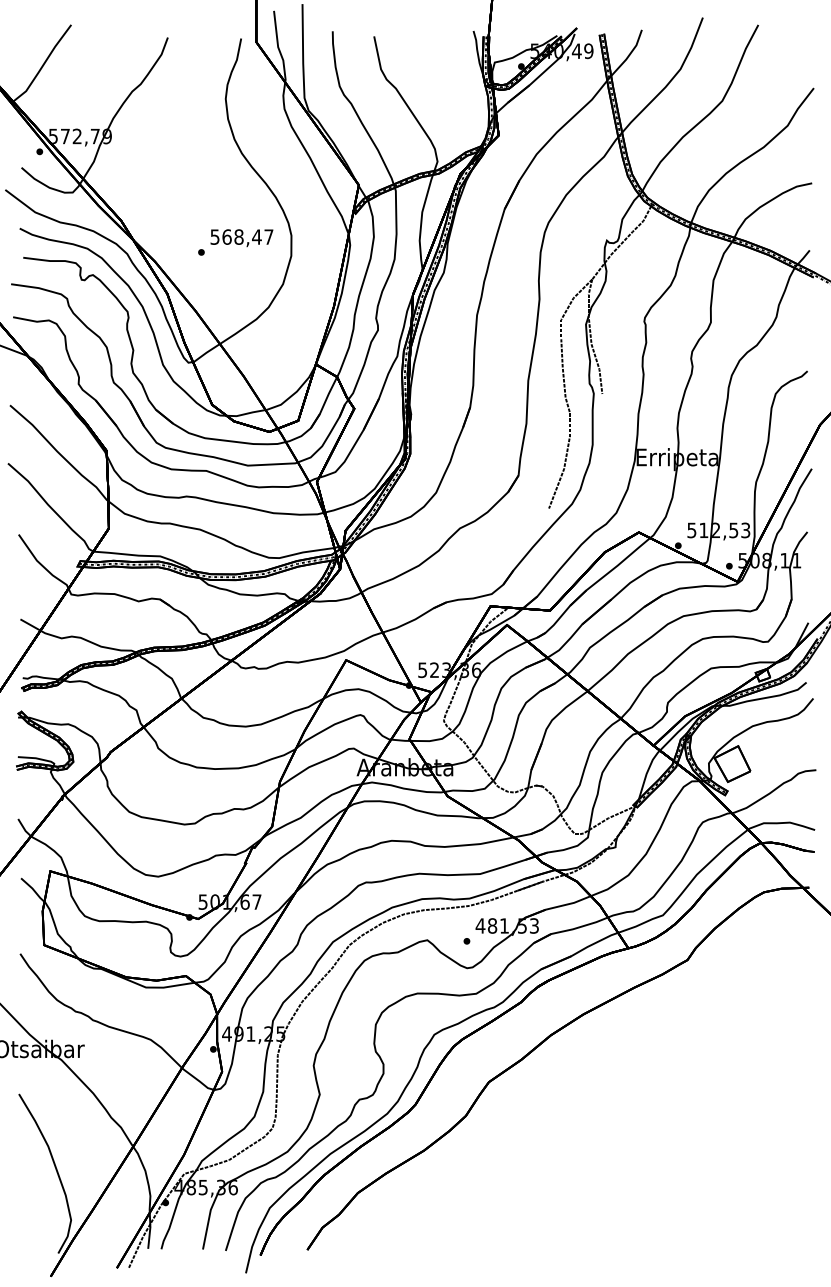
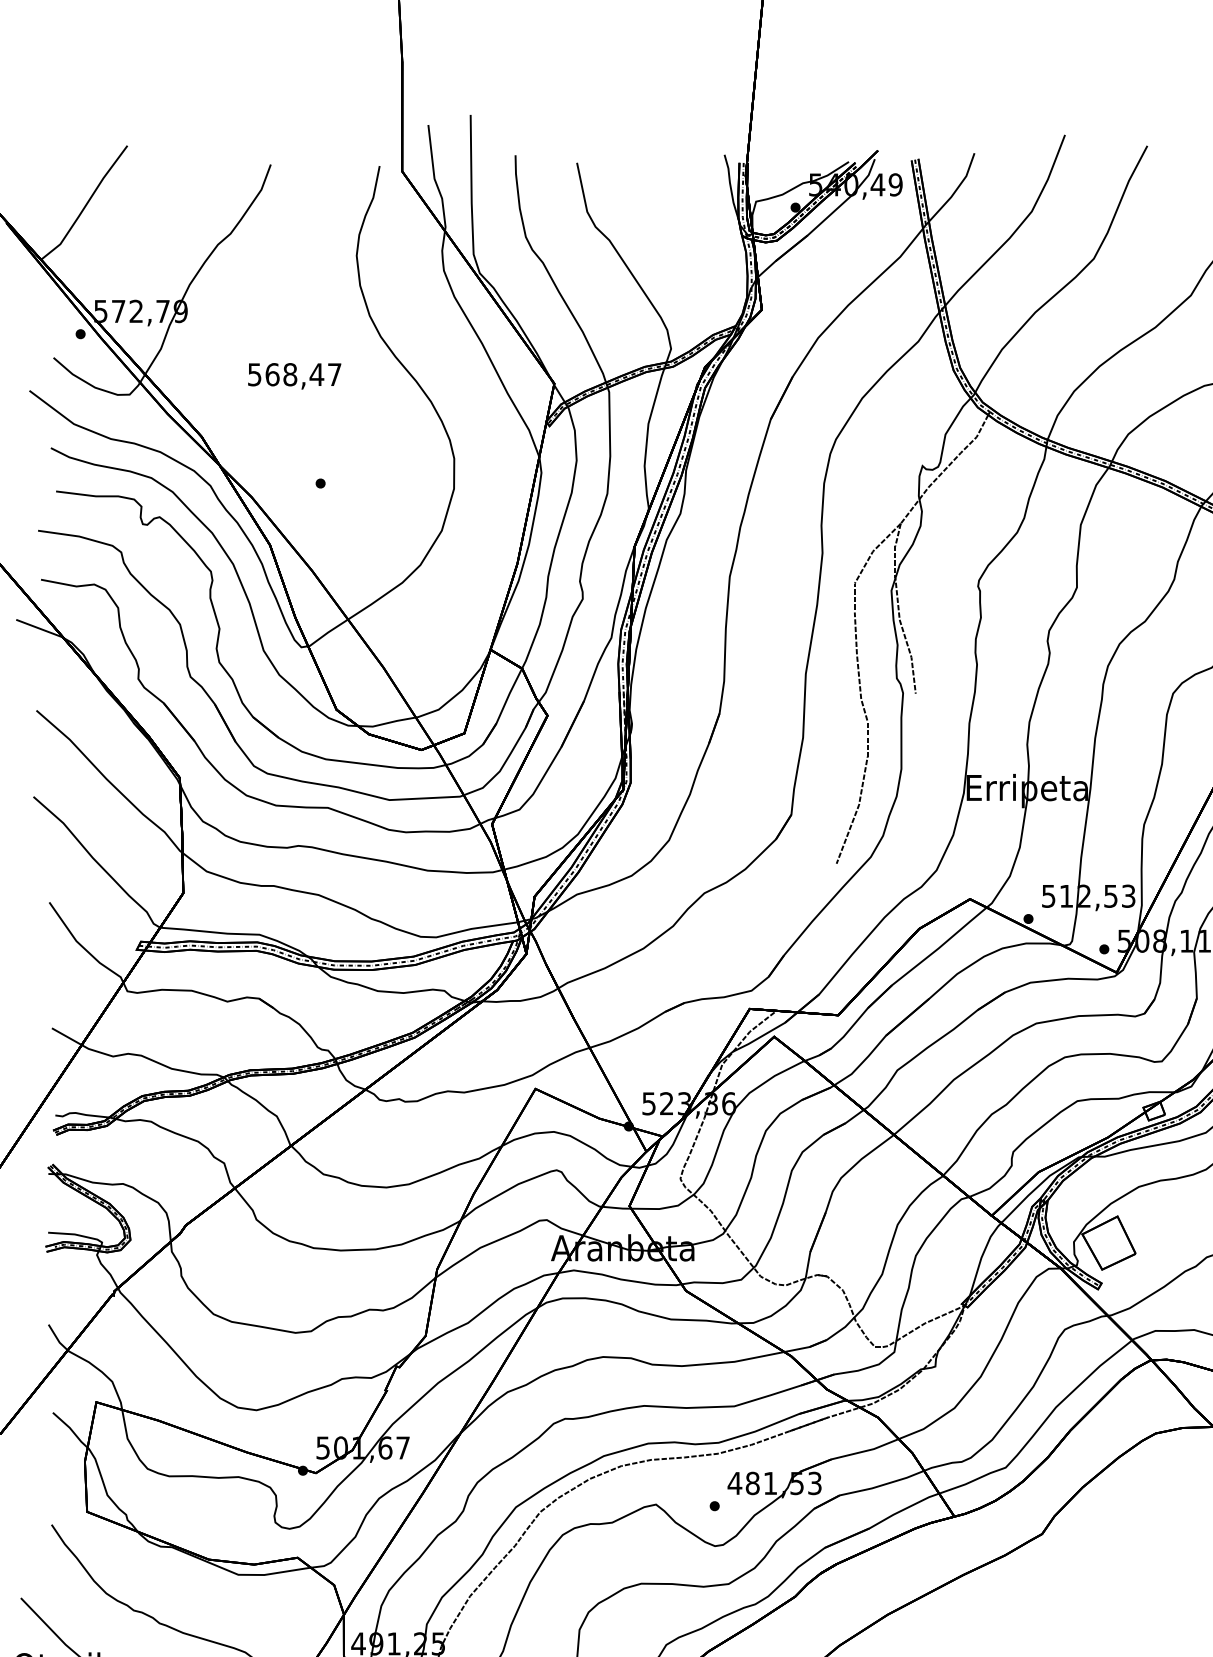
text: (241, 238) -> (293, 376), moved

